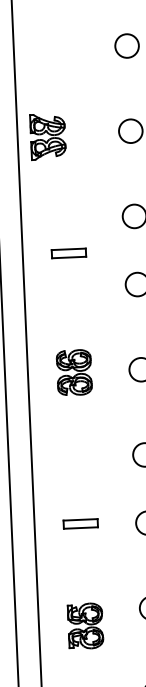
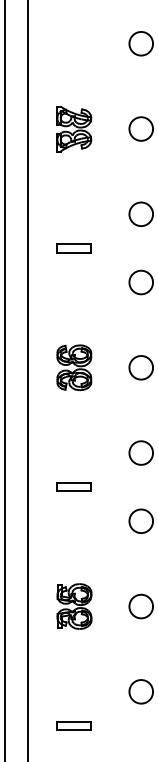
part: (48, 137) -> (74, 129), moved
part: (80, 523) -> (73, 486), moved
part: (85, 626) -> (74, 606), moved

